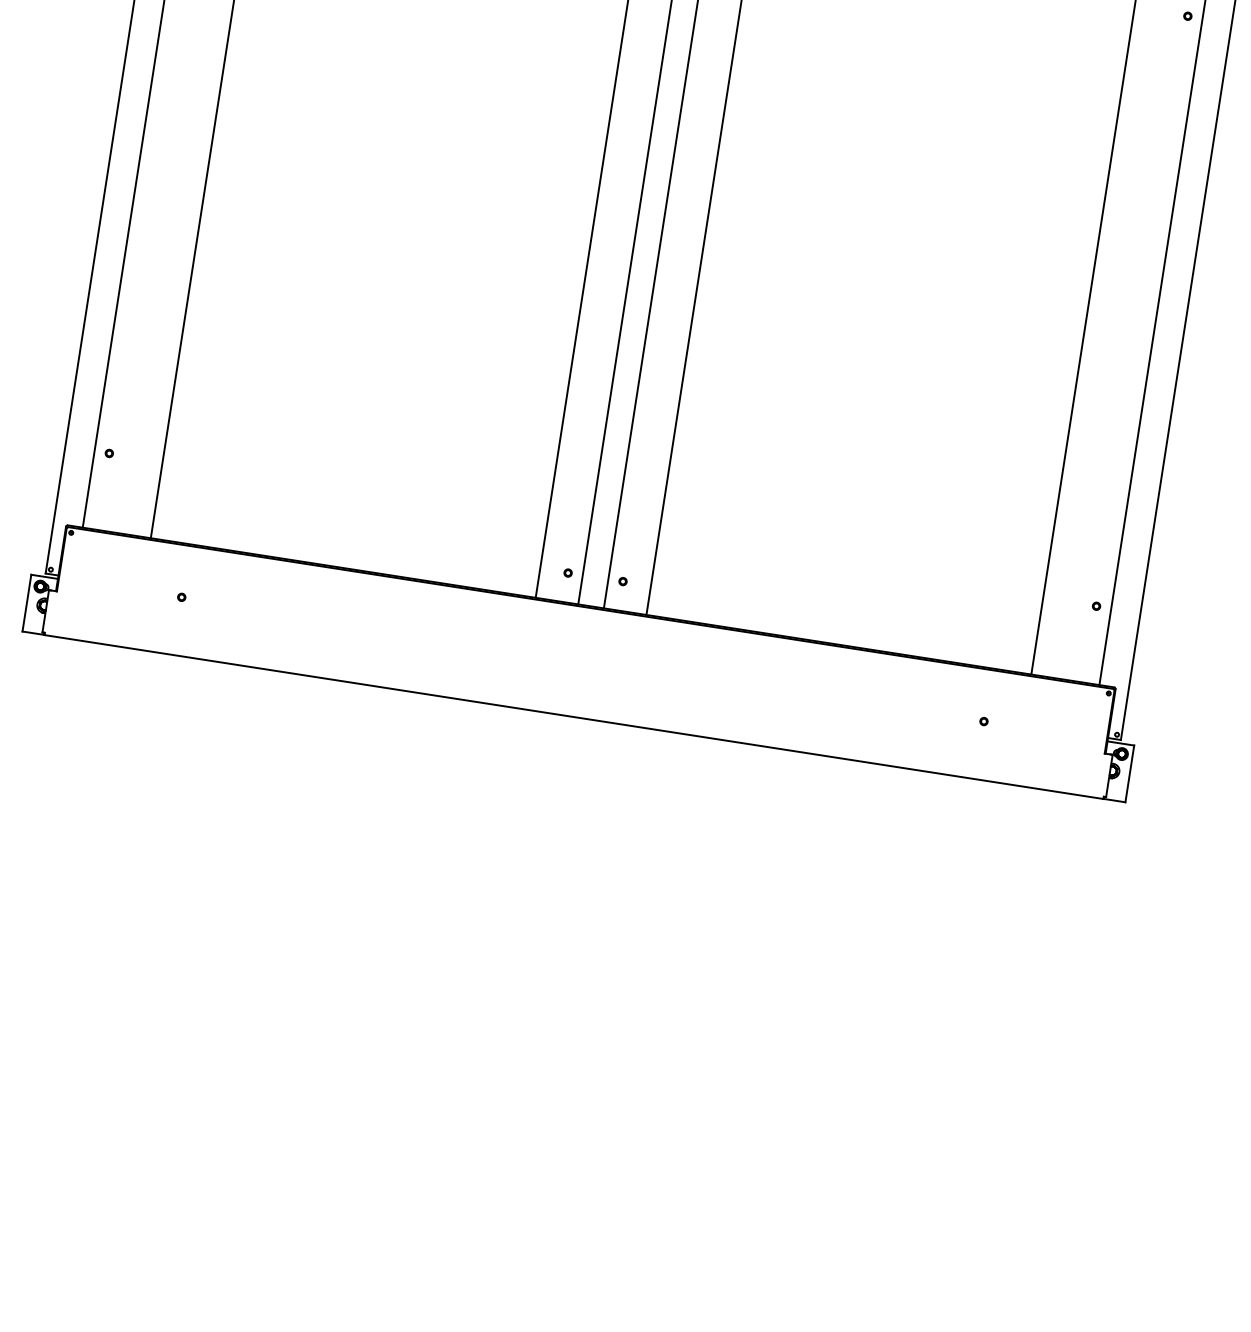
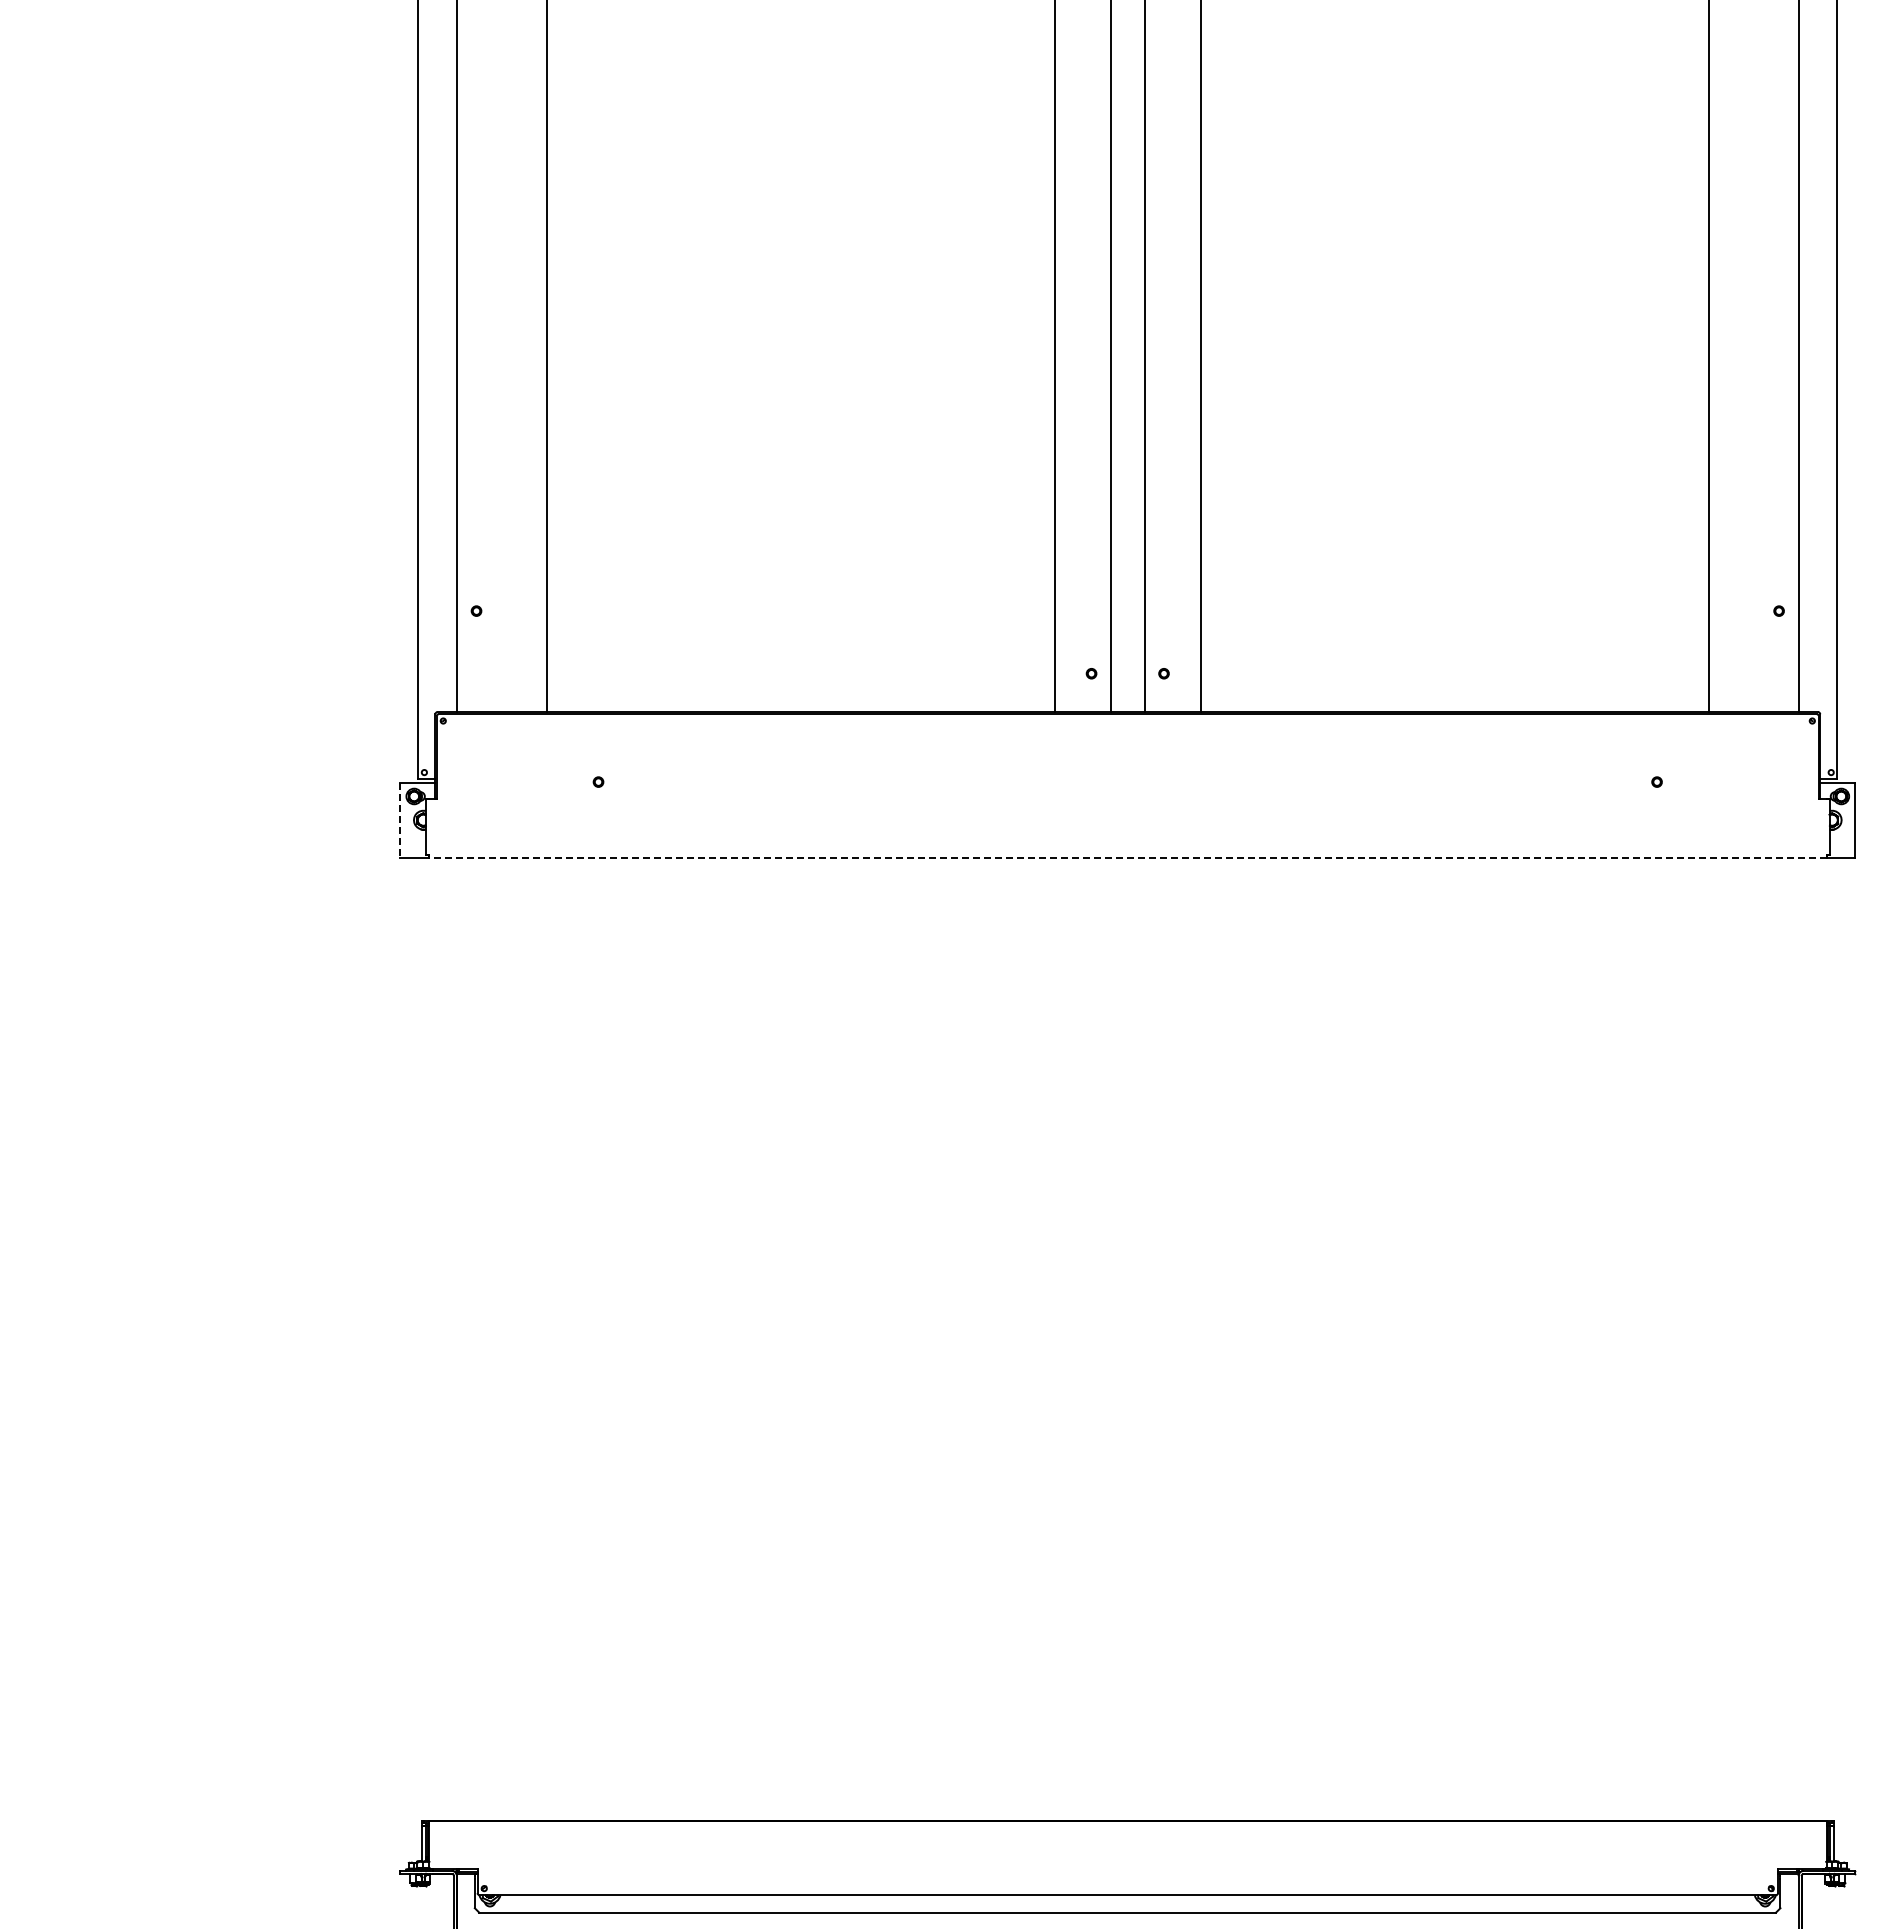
line: (27, 603) -> (400, 820), solid -> dashed
line: (573, 717) -> (1127, 858), solid -> dashed

